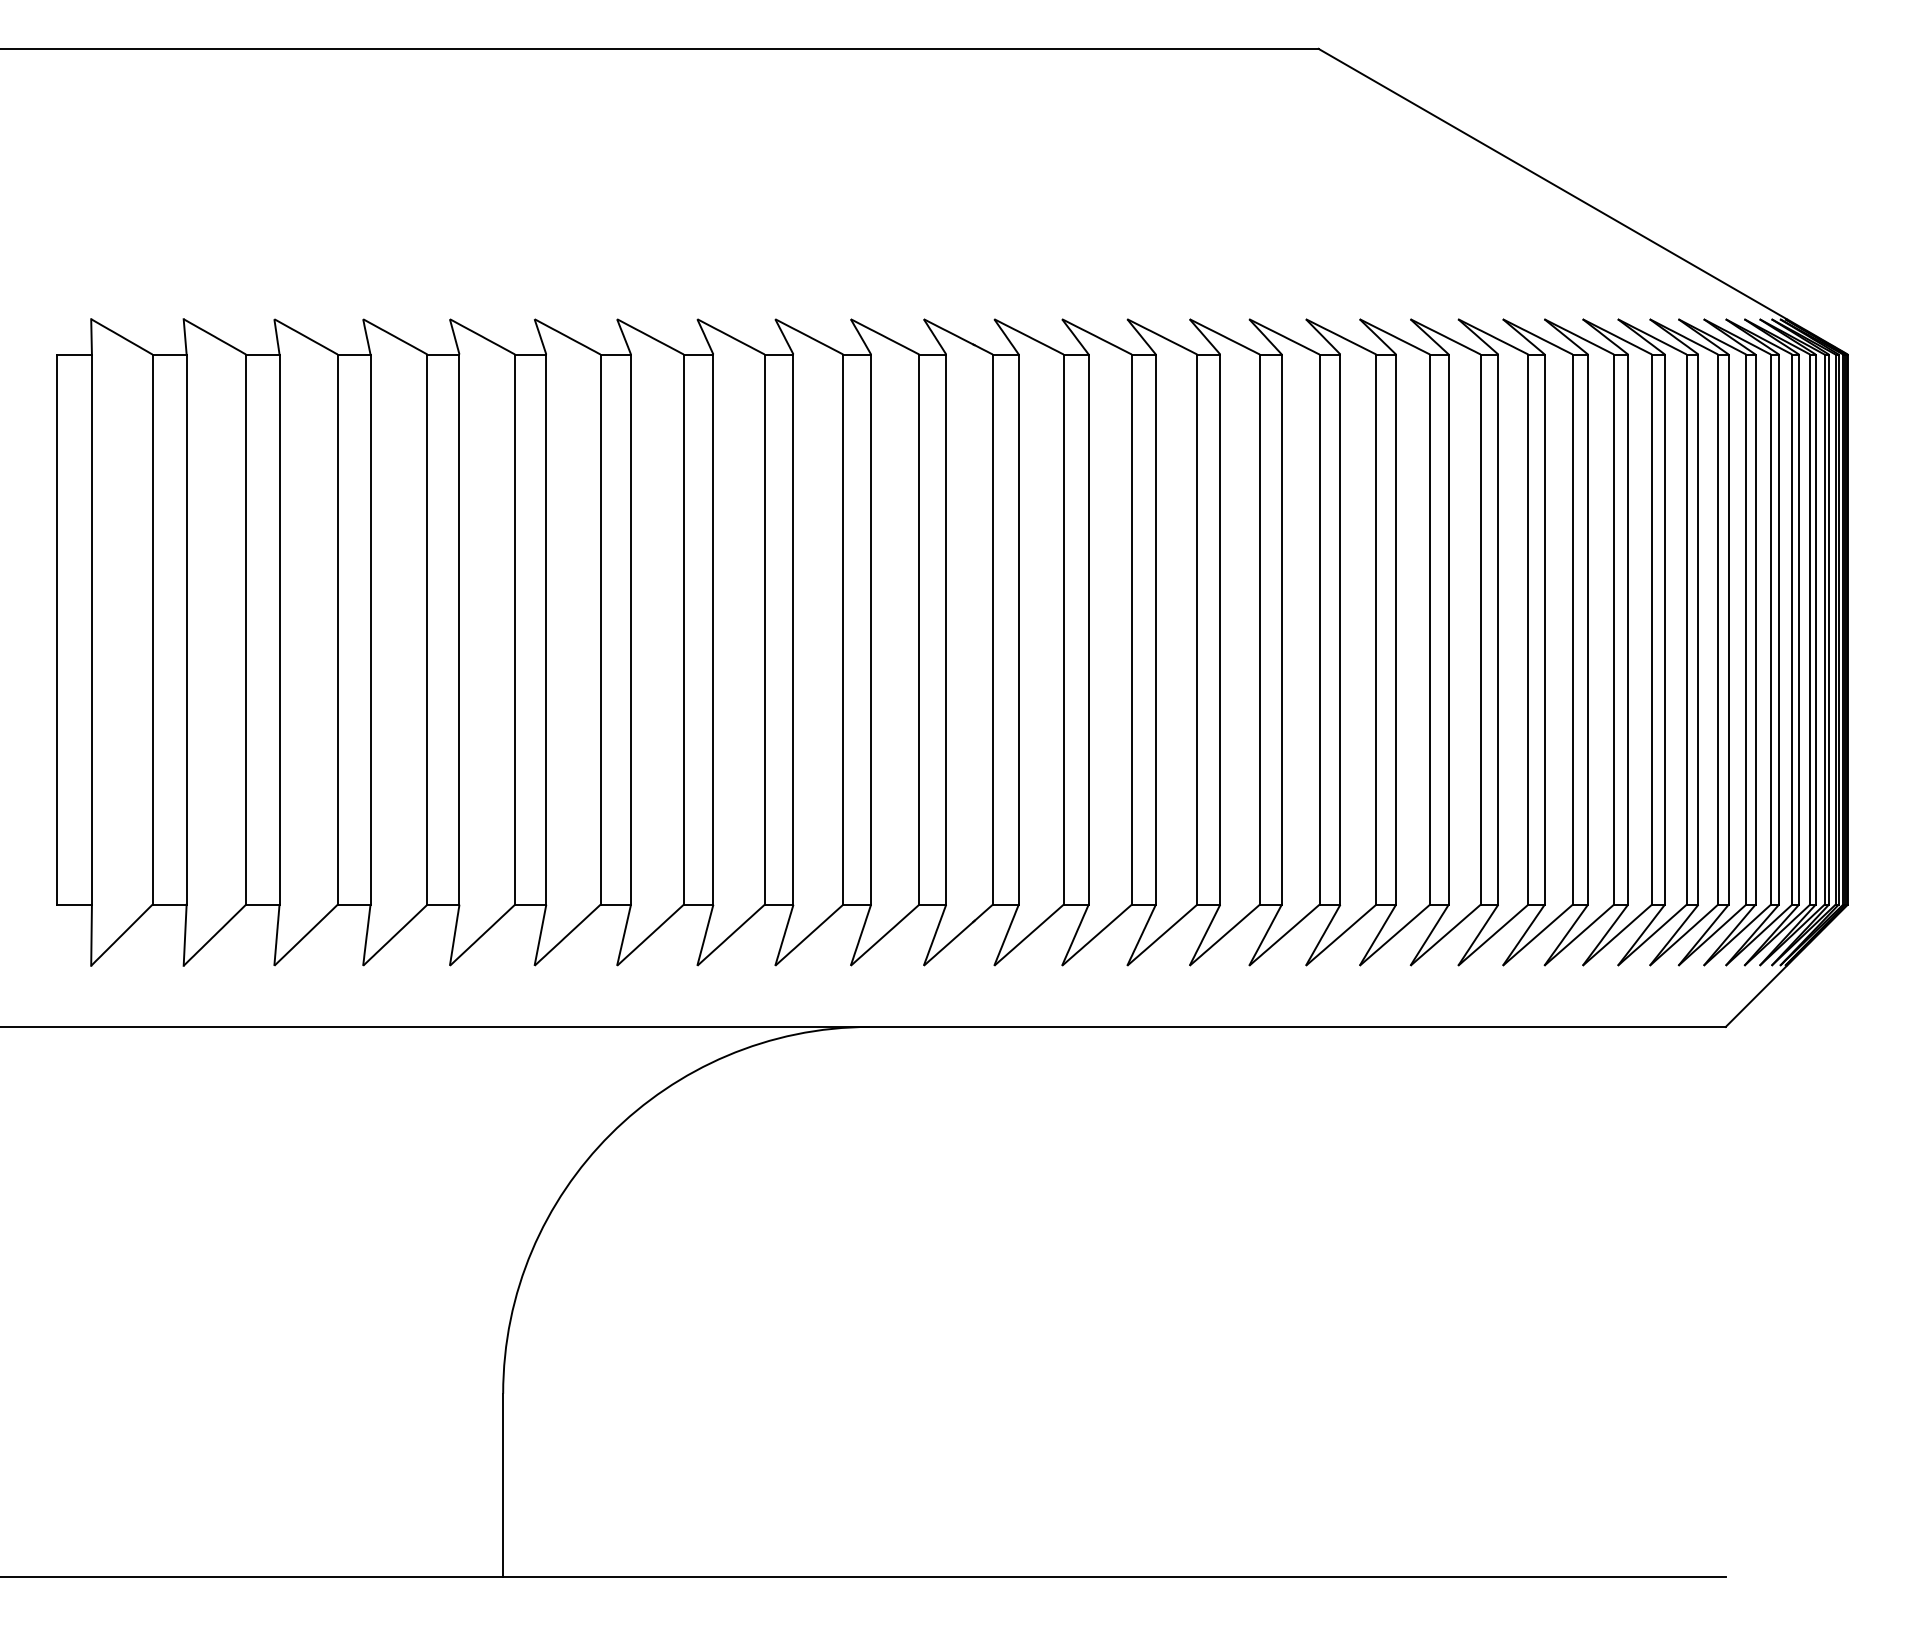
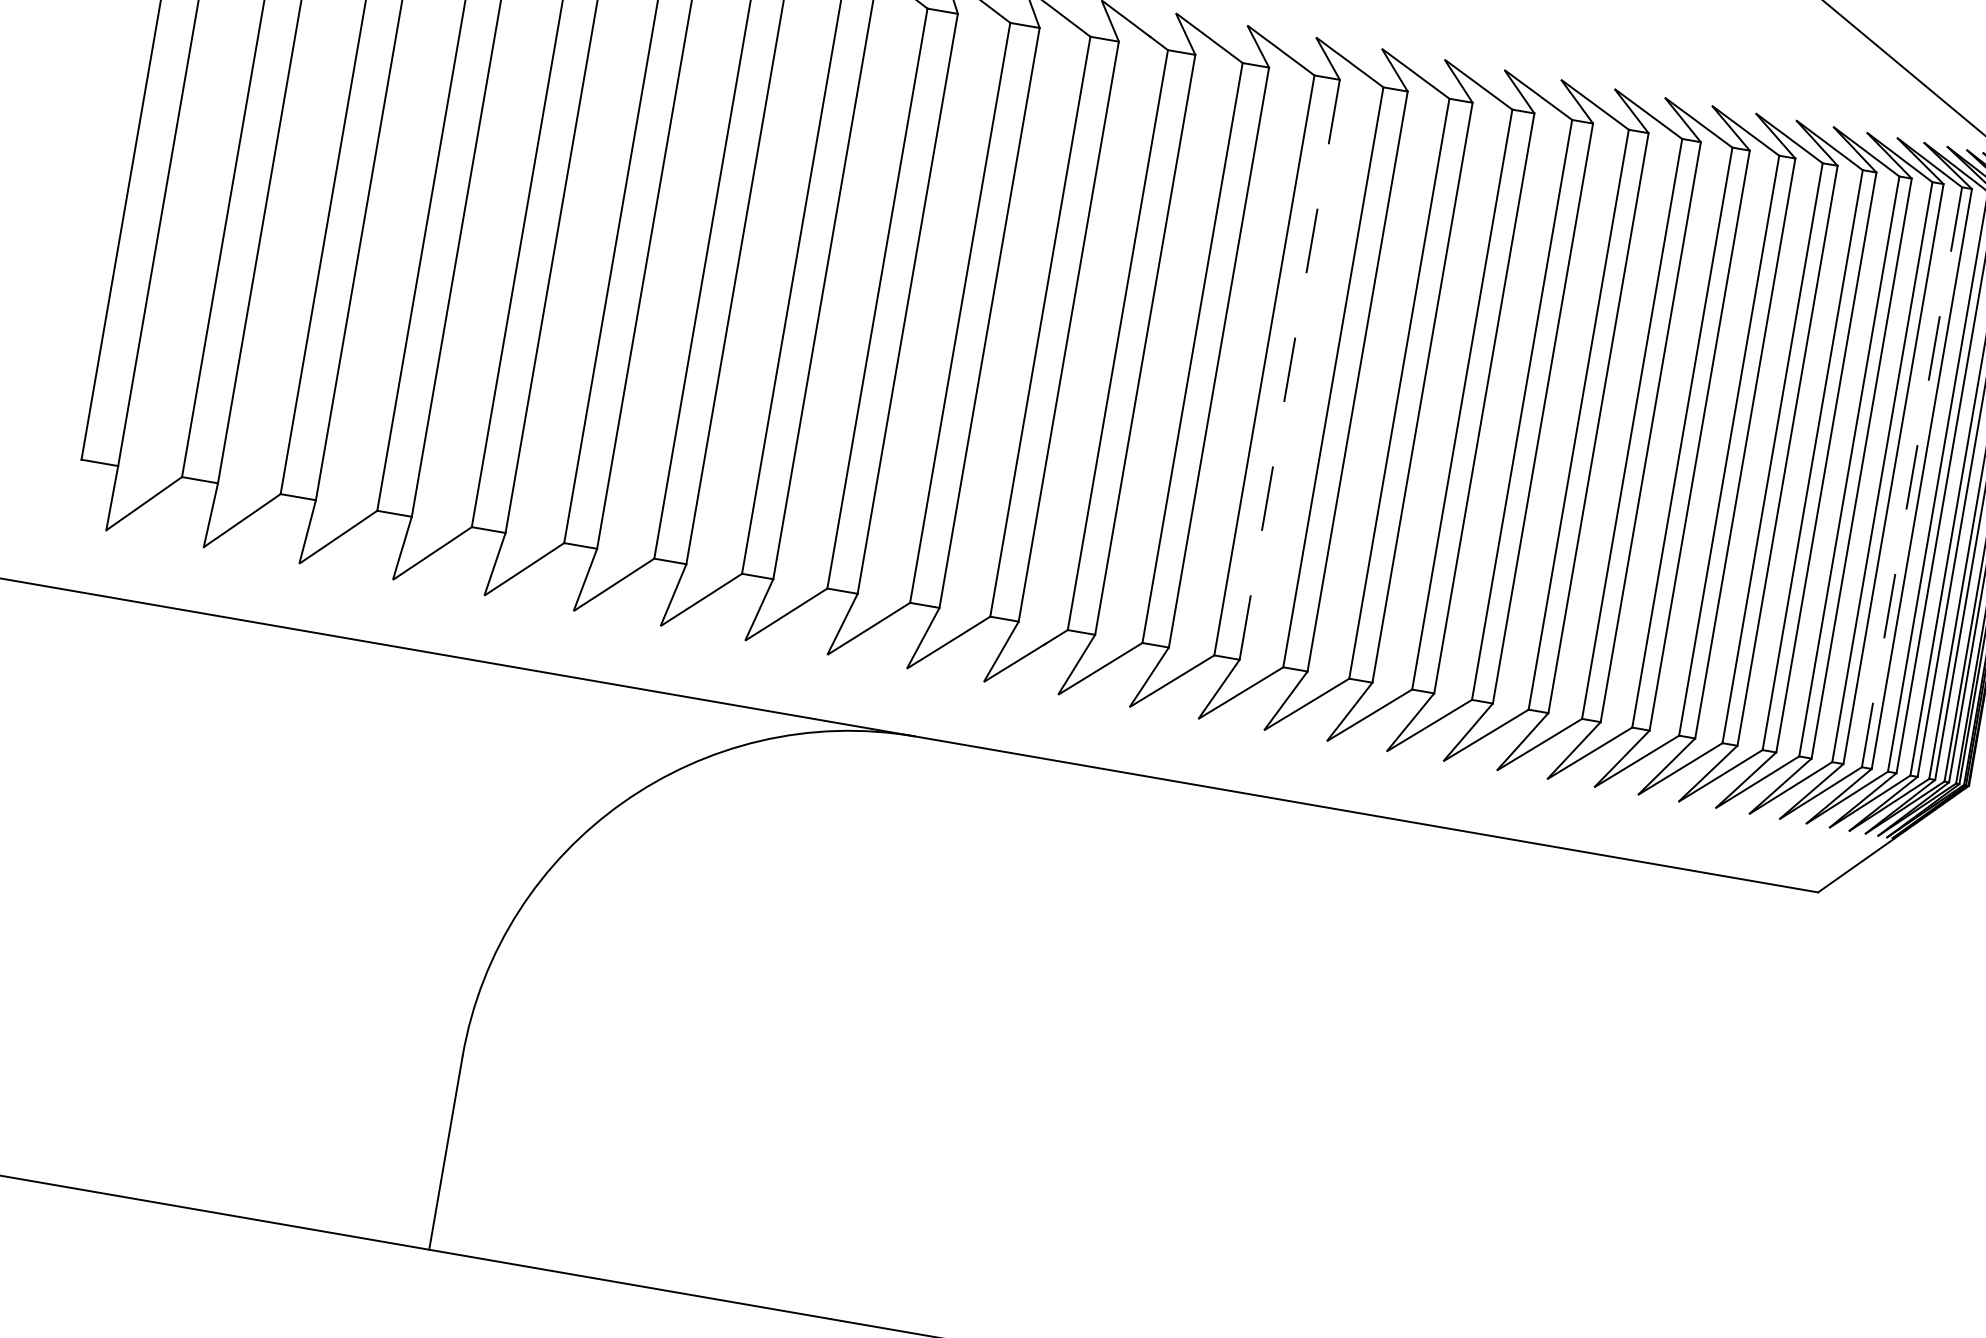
line: (1155, 629) -> (1289, 369), solid -> dashed
line: (1746, 630) -> (1912, 478), solid -> dashed

